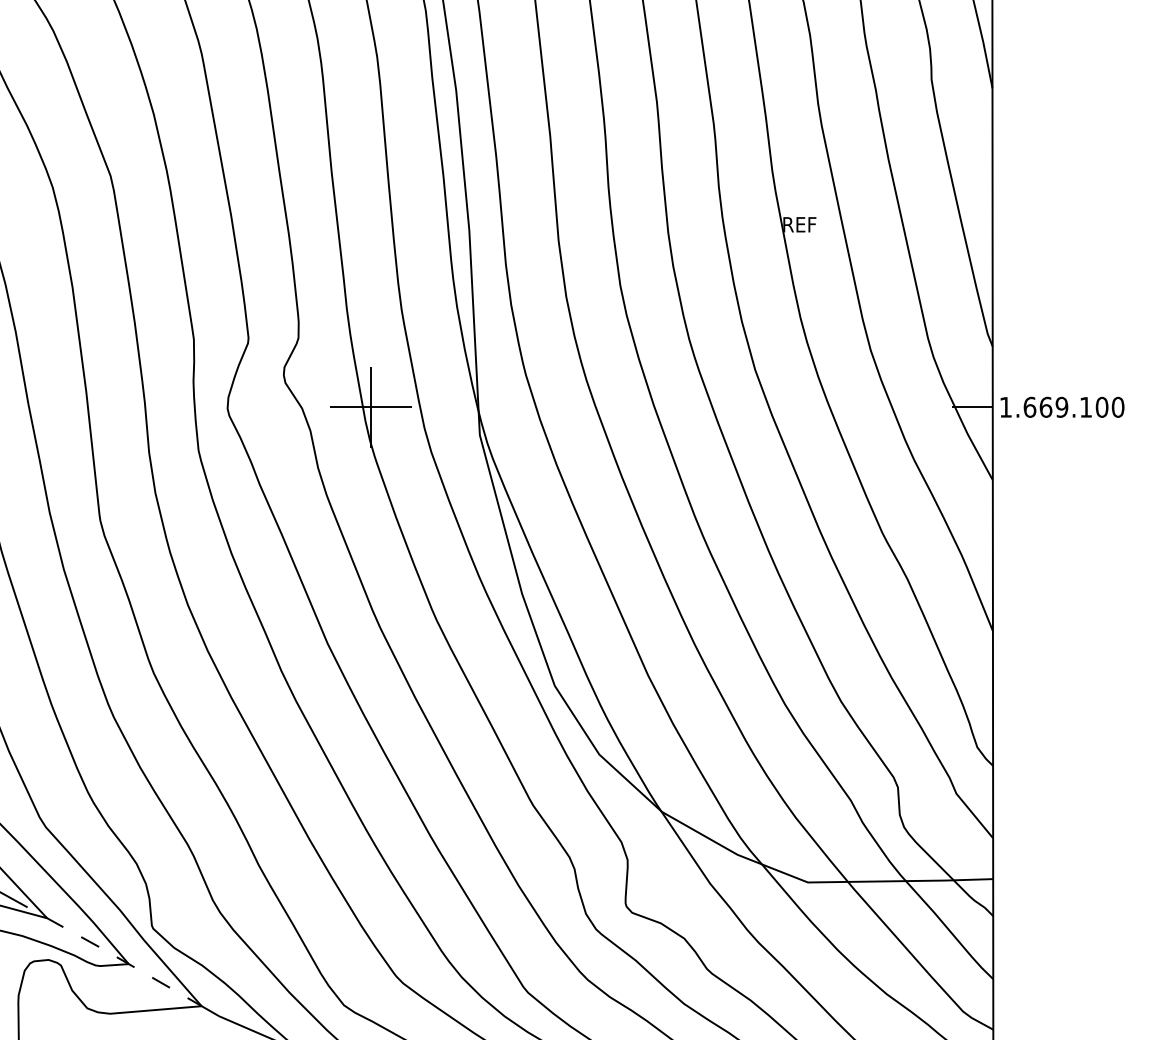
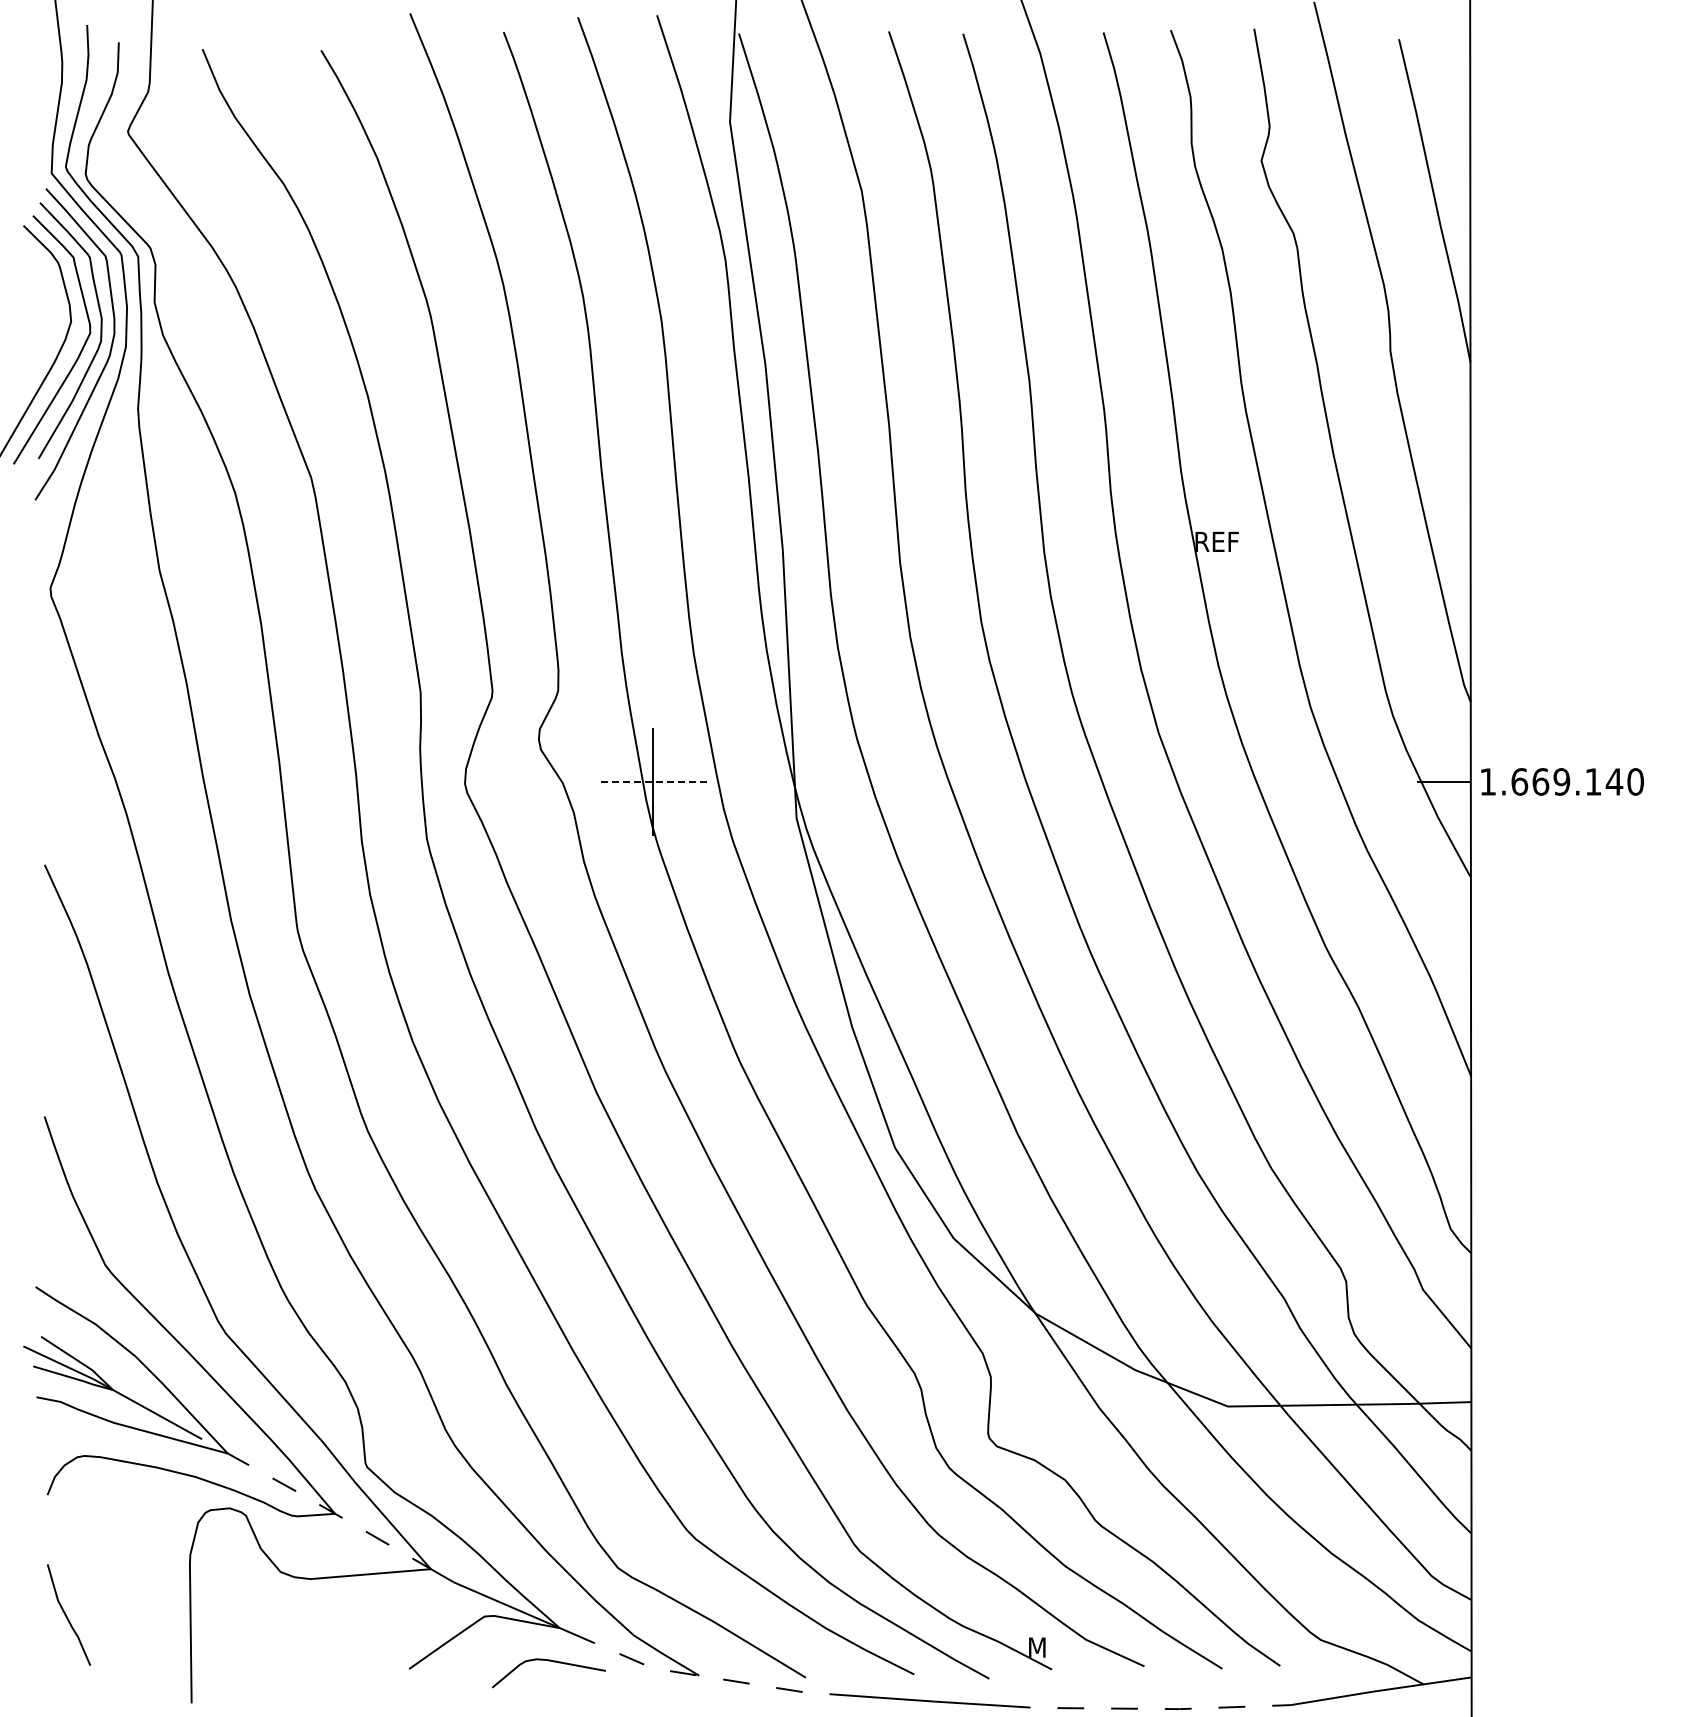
line: (371, 407) -> (653, 781), solid -> dashed
text: (1102, 407) -> (1614, 781), 1.669.100 -> 1.669.140

